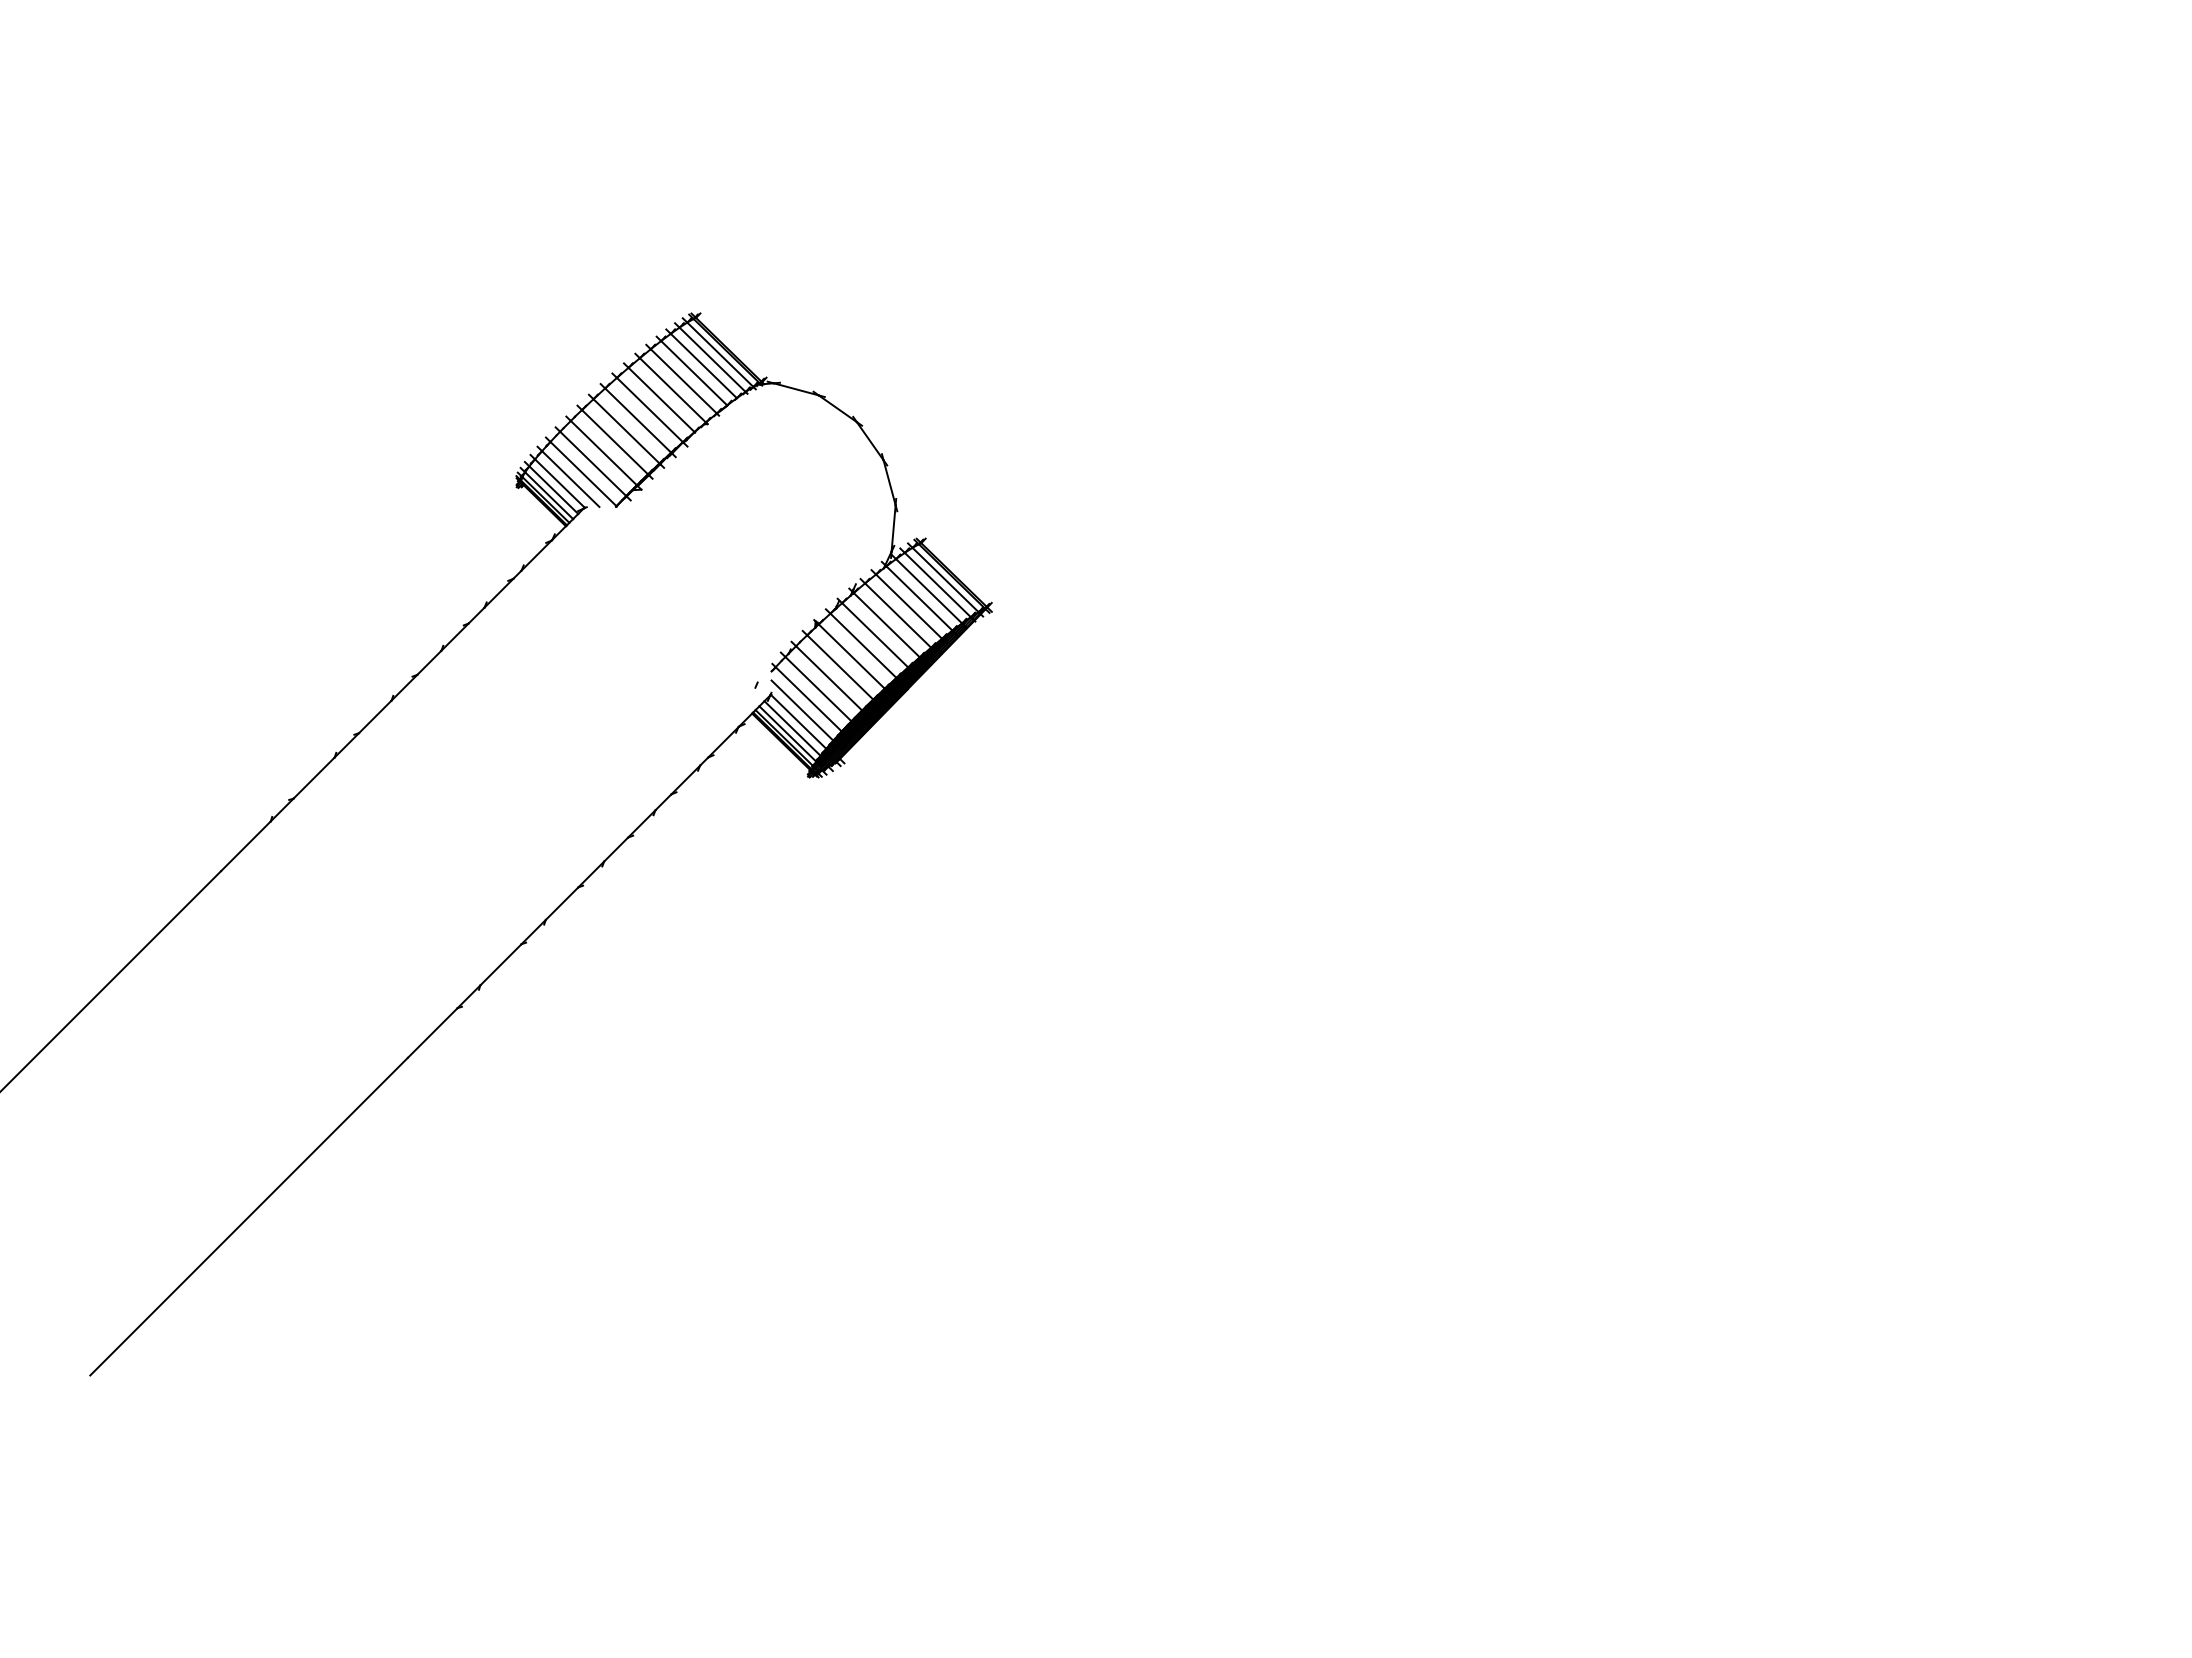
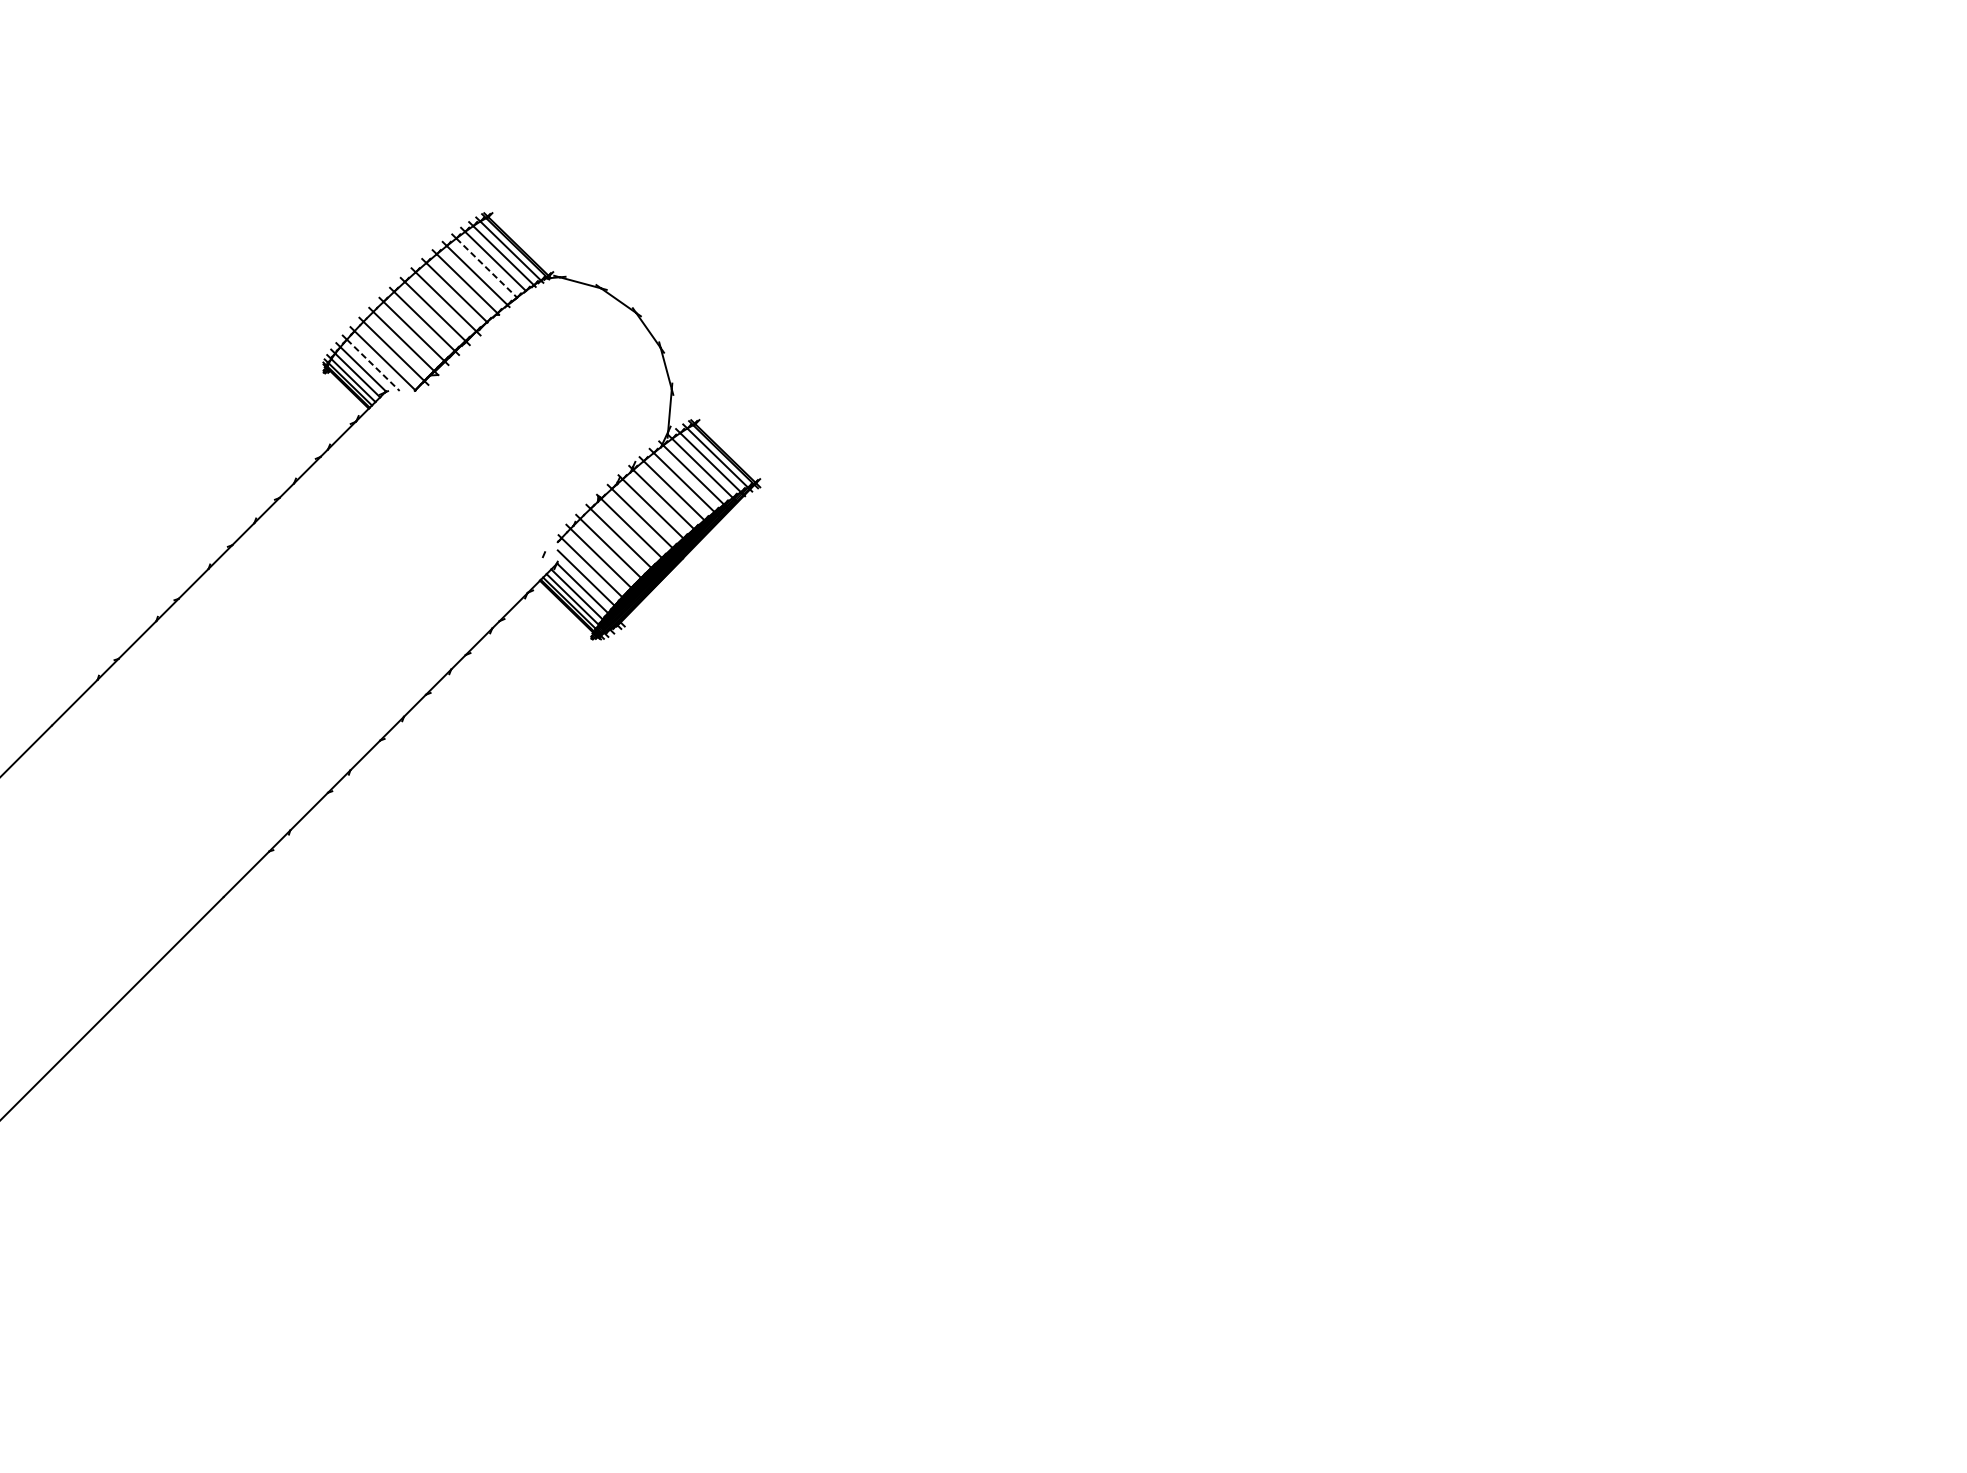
line: (694, 373) -> (486, 268), solid -> dashed
line: (571, 479) -> (373, 365), solid -> dashed

